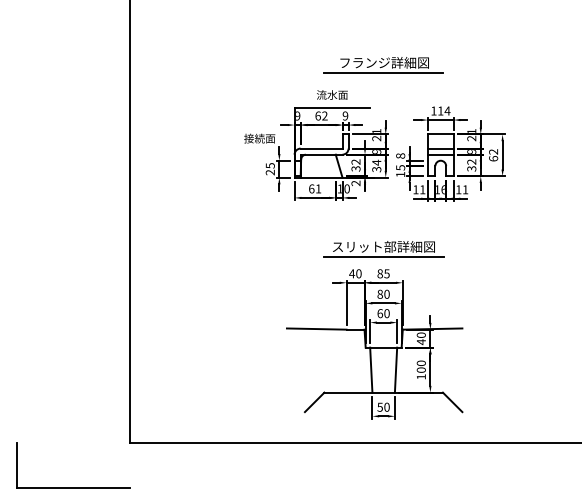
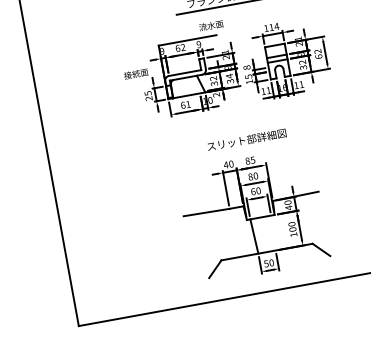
text: (332, 94) -> (211, 25), moved
line: (383, 257) -> (248, 148), removed
line: (395, 369) -> (272, 232), removed

